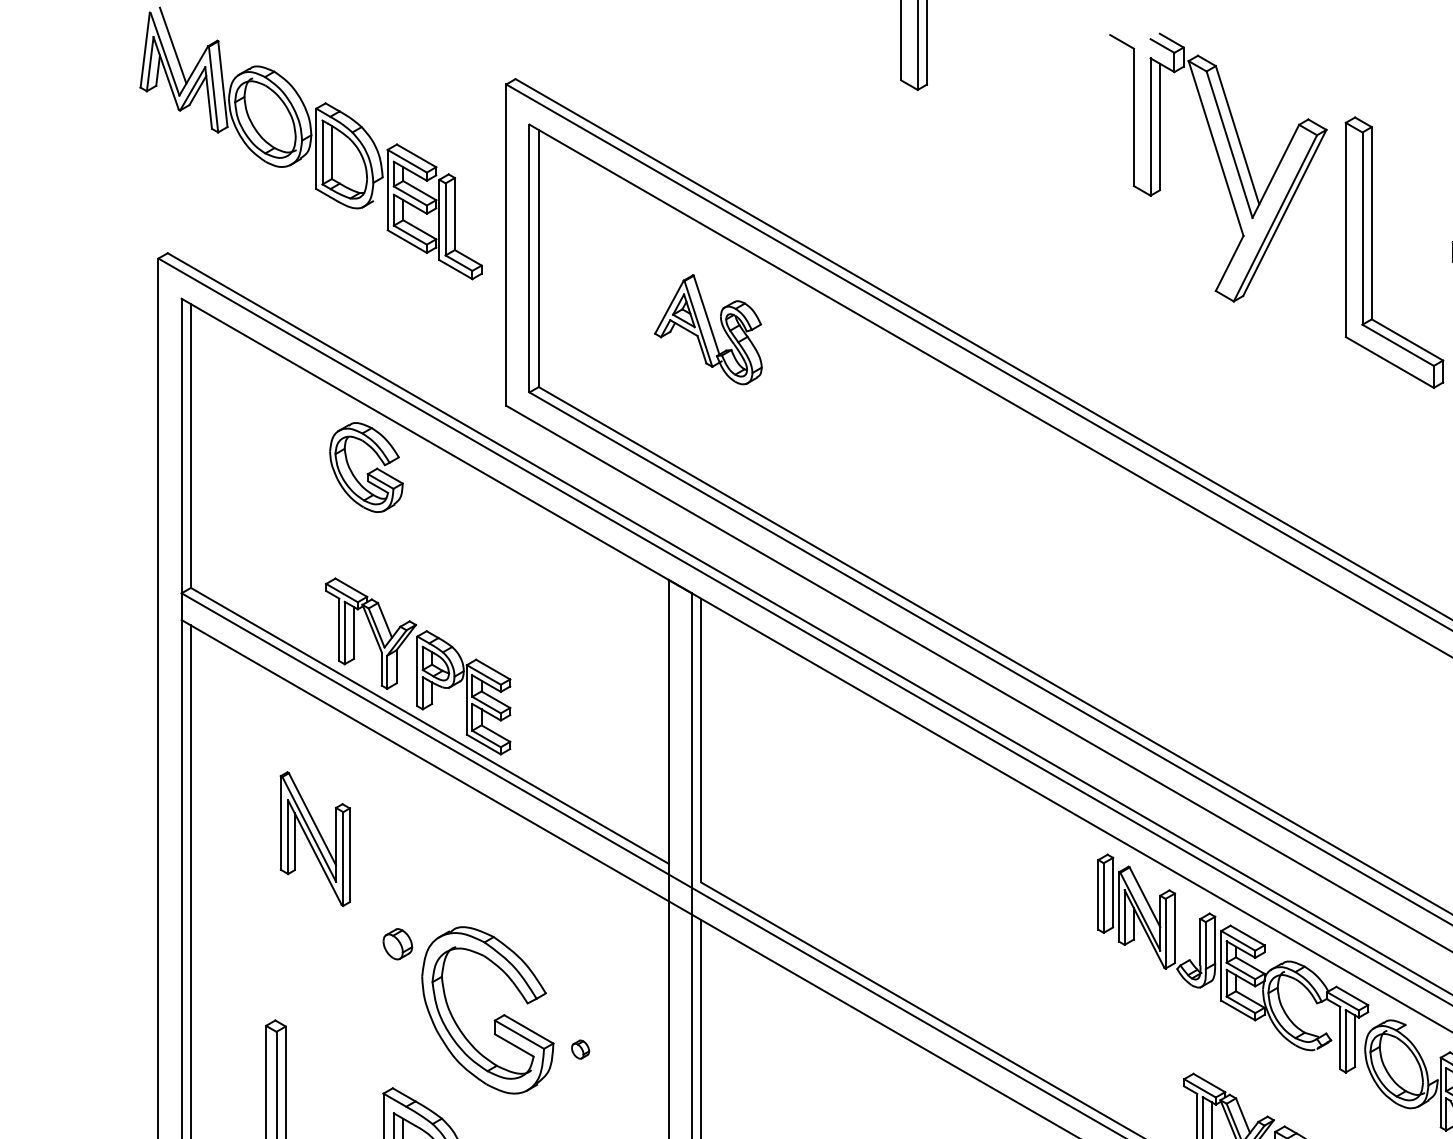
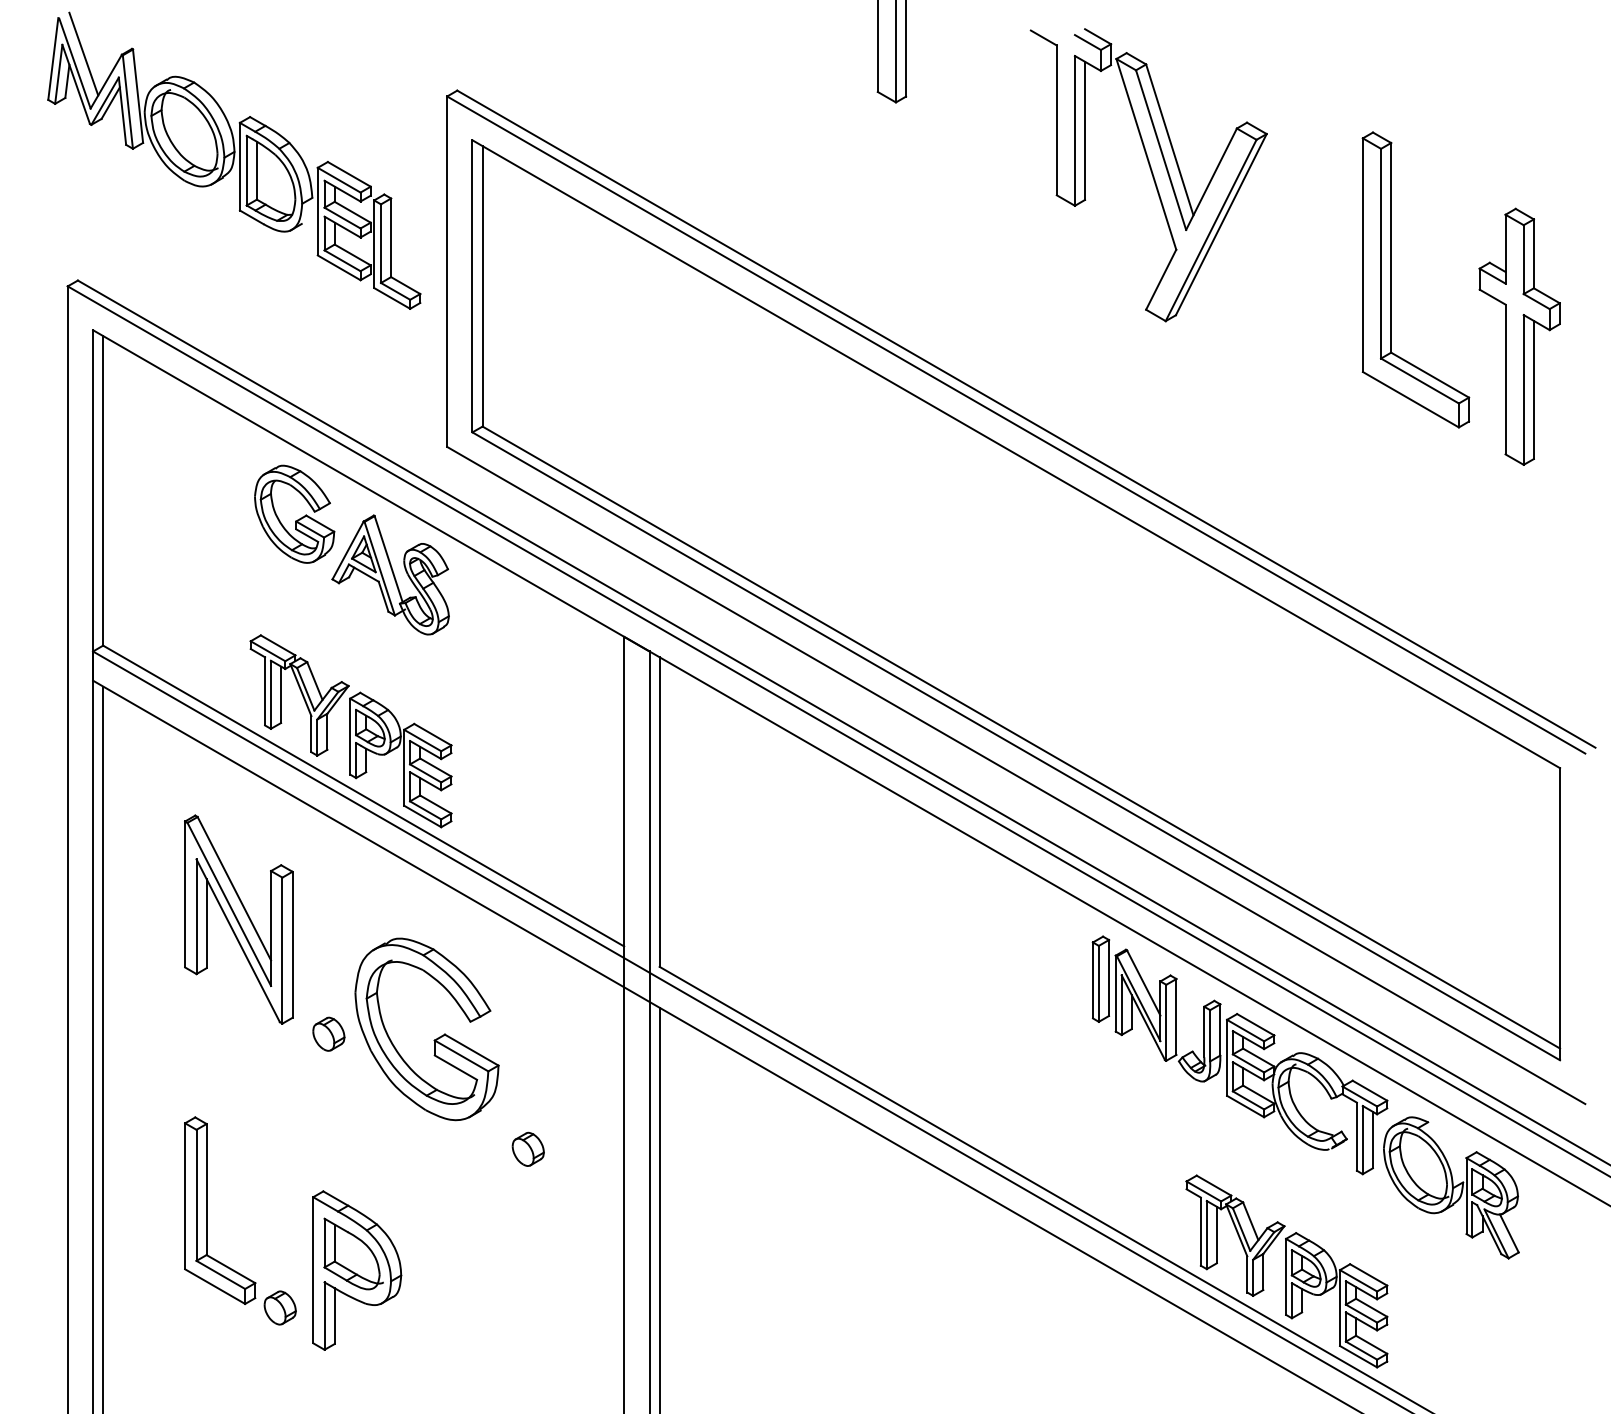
part: (1218, 167) -> (1148, 175), moved
part: (708, 329) -> (390, 574), moved
part: (314, 839) -> (238, 919), size x1.43
part: (494, 1019) -> (434, 1039), moved
part: (579, 1048) -> (527, 1148), size x1.67

